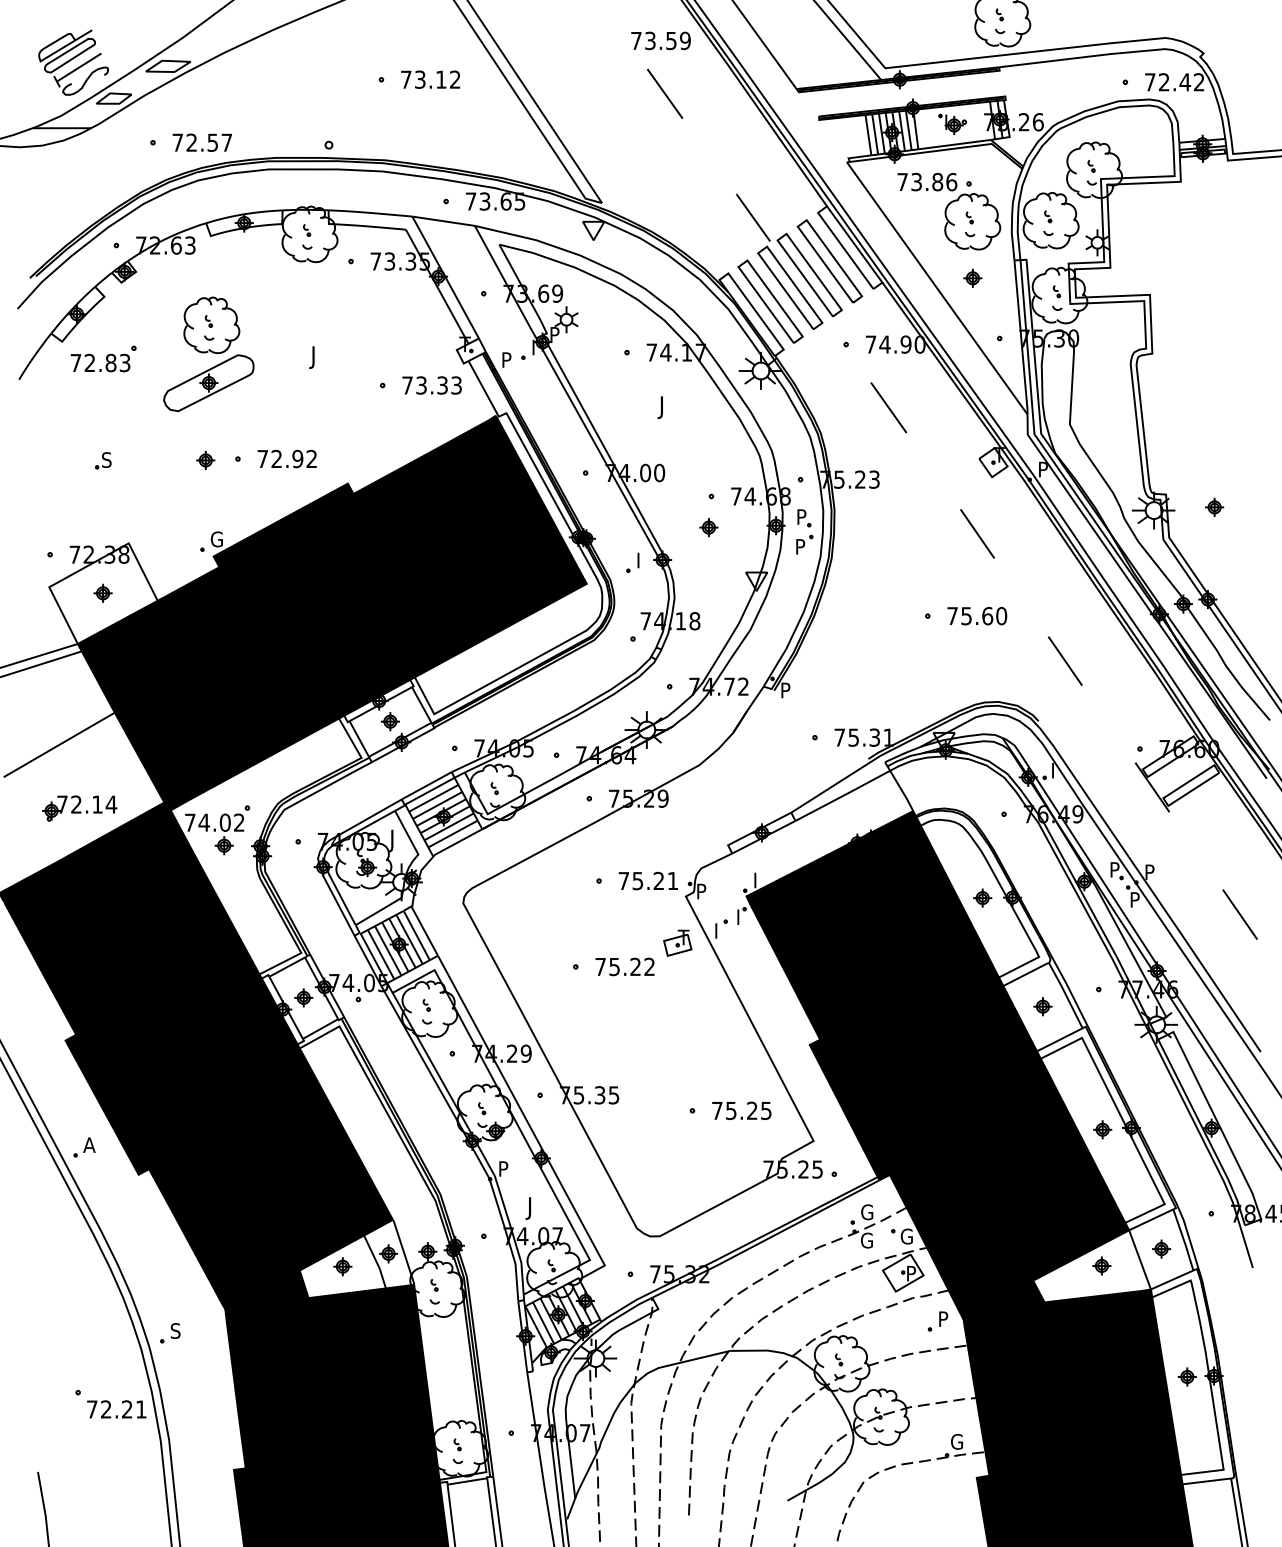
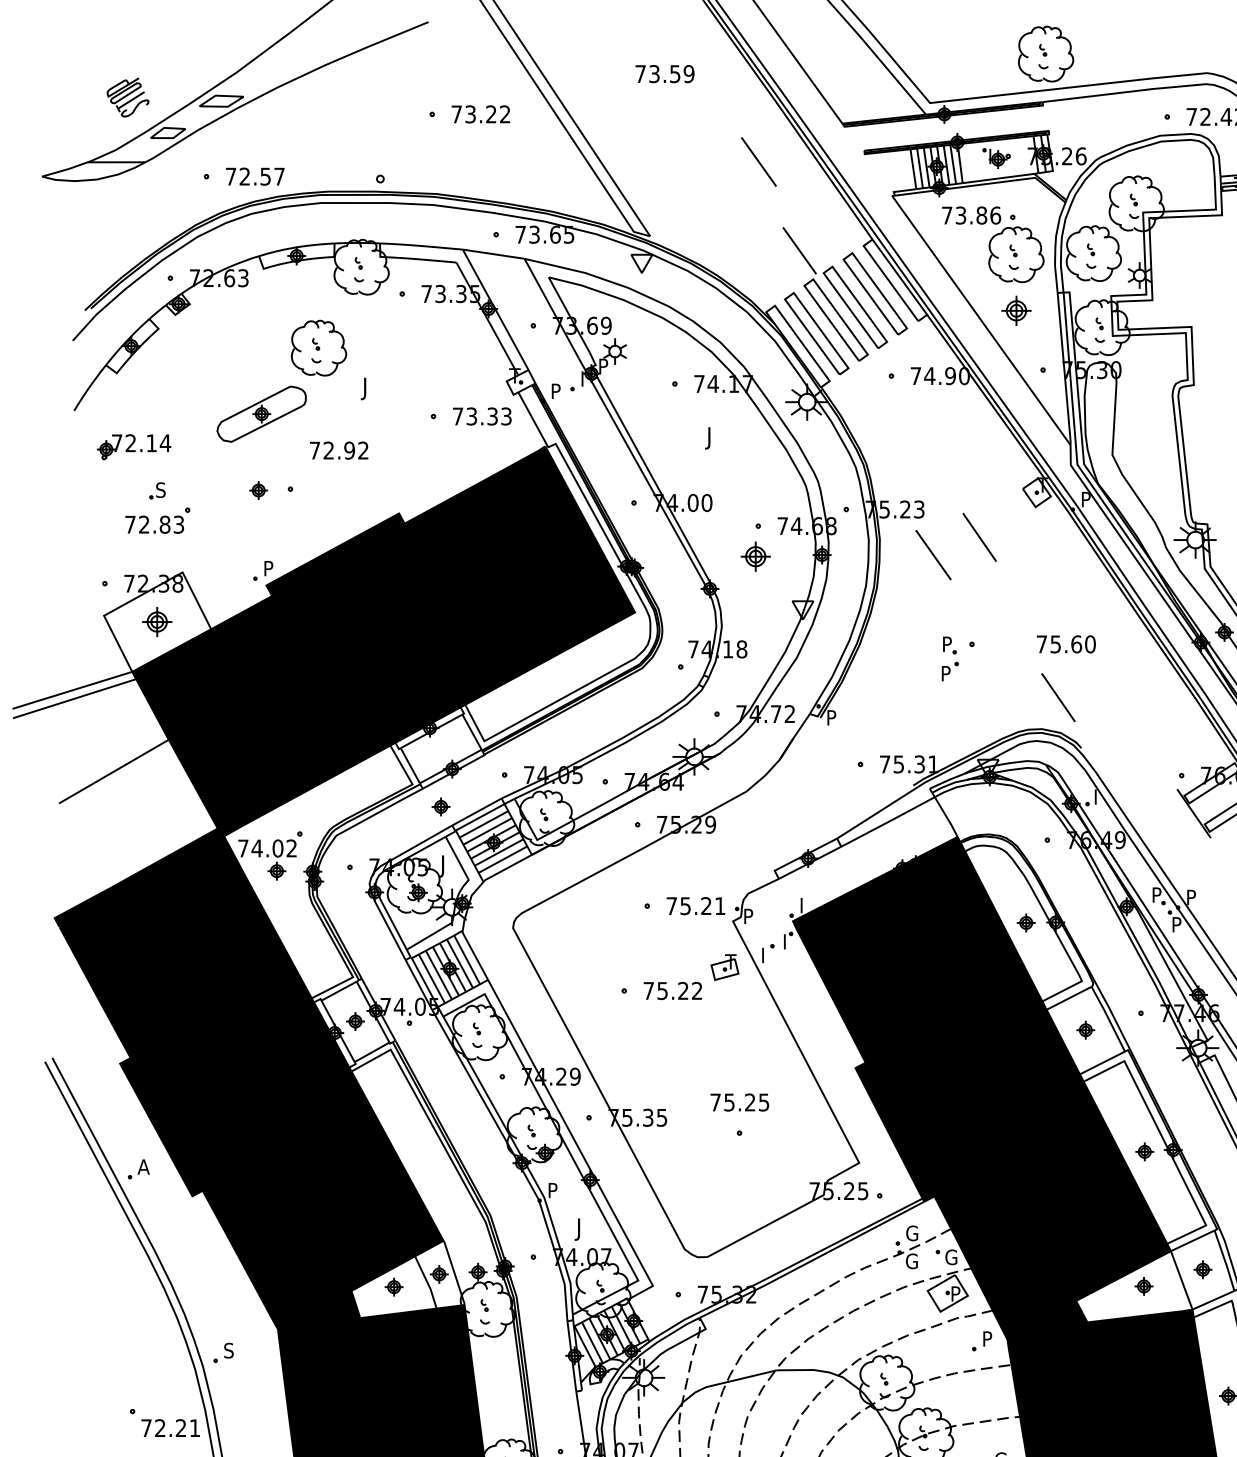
text: (660, 40) -> (664, 73), moved
part: (73, 62) -> (127, 97), size x0.6
text: (441, 79) -> (491, 114), 73.12 -> 73.22
line: (664, 93) -> (758, 161), moved
part: (972, 277) -> (1016, 309), size x1.6
part: (211, 325) -> (318, 348), moved
part: (103, 358) -> (157, 520), moved
line: (888, 407) -> (933, 554), moved
text: (286, 458) -> (338, 450), moved
part: (708, 527) -> (755, 556), size x1.6
part: (804, 531) -> (950, 658), moved
line: (977, 533) -> (979, 537), moved
text: (216, 539) -> (269, 568), G -> P
part: (632, 562) -> (680, 591), removed
part: (102, 592) -> (156, 621), size x1.6
text: (977, 616) -> (1066, 644), moved
line: (1064, 660) -> (1057, 697), moved
part: (389, 721) -> (440, 806), moved
part: (79, 808) -> (133, 447), moved
text: (741, 1110) -> (739, 1102), moved

